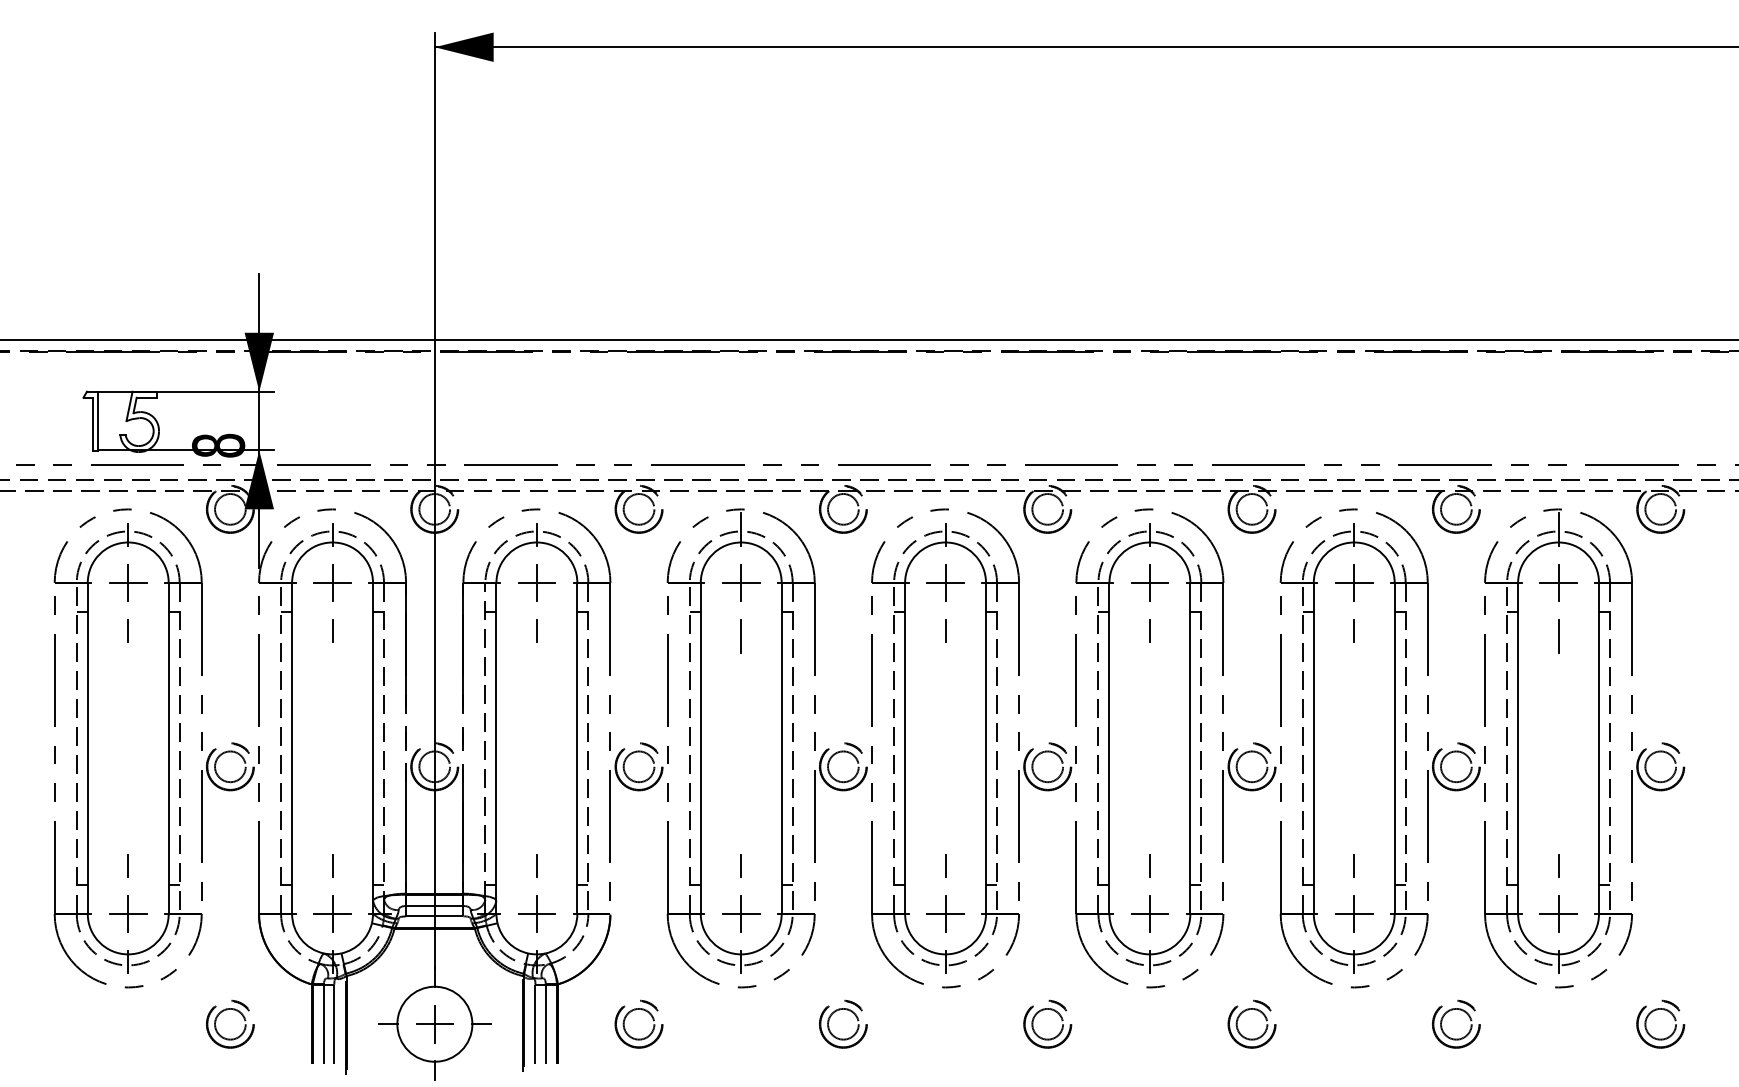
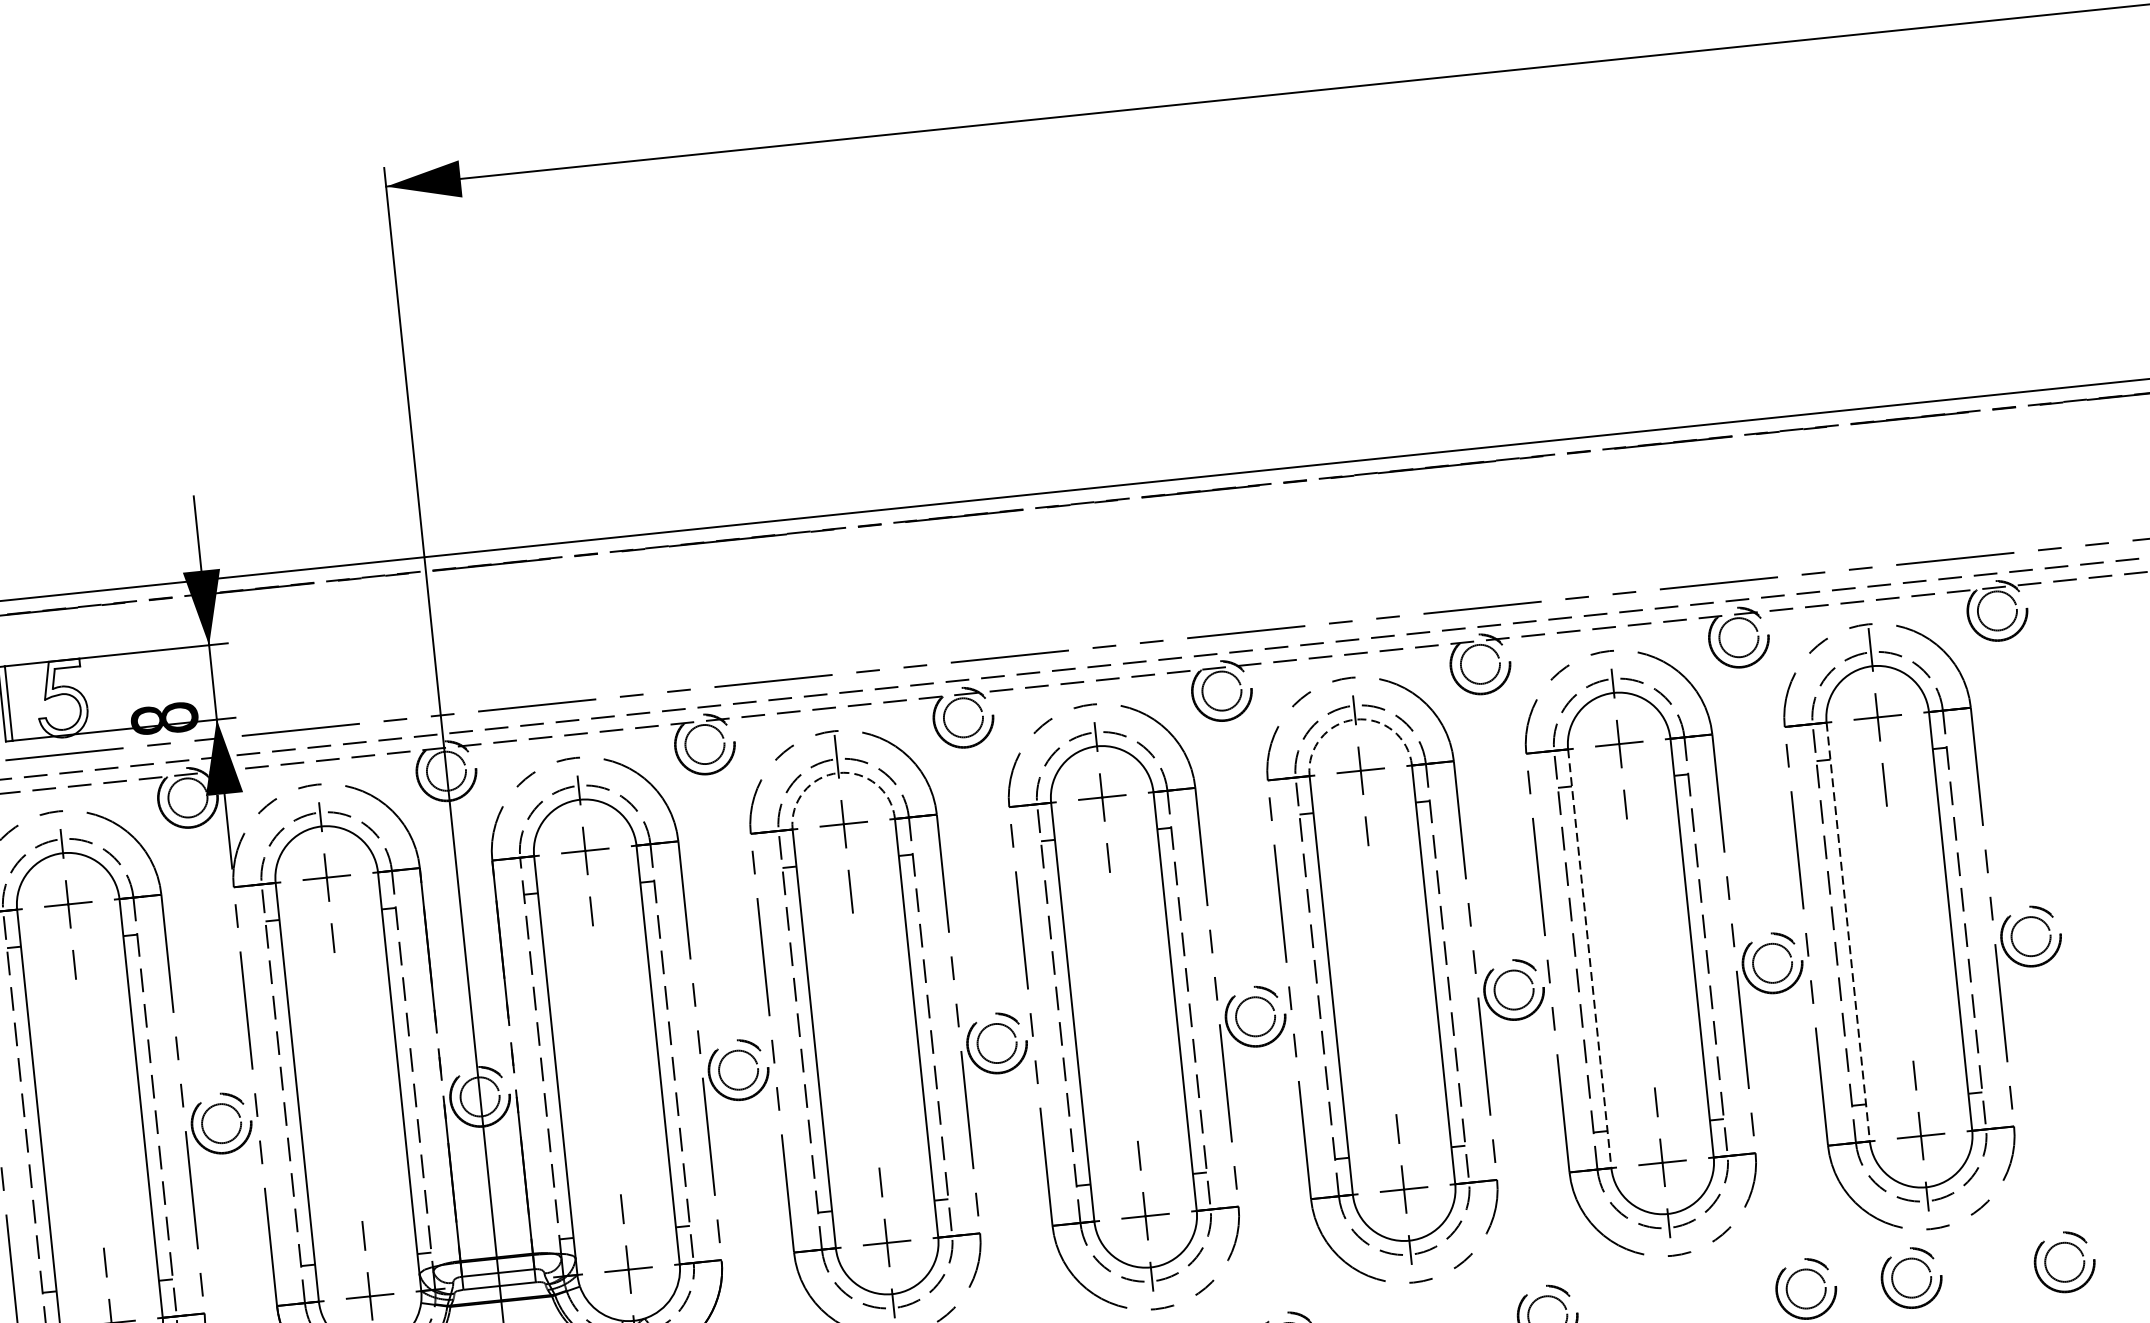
arc: (741, 542) -> (838, 773), solid -> dashed
arc: (1149, 542) -> (1355, 719), solid -> dashed
line: (1313, 748) -> (1589, 958), solid -> dashed
line: (1518, 748) -> (1848, 932), solid -> dashed
part: (1536, 1010) -> (1905, 1261), added

